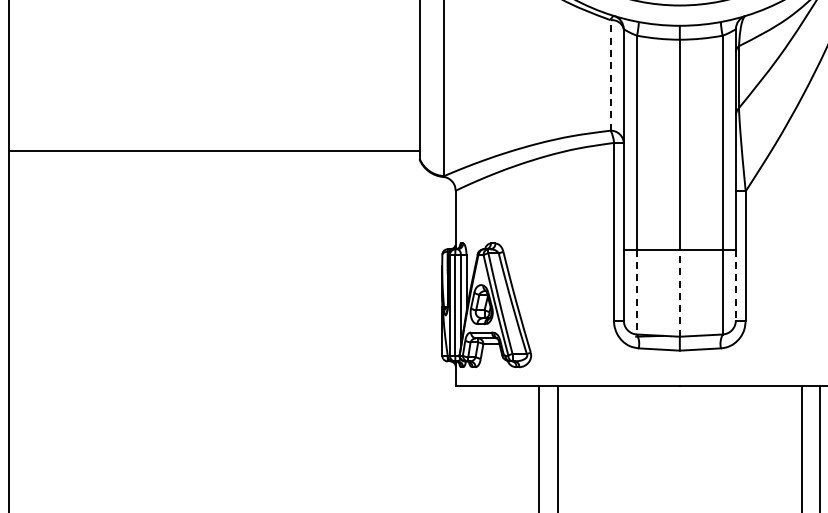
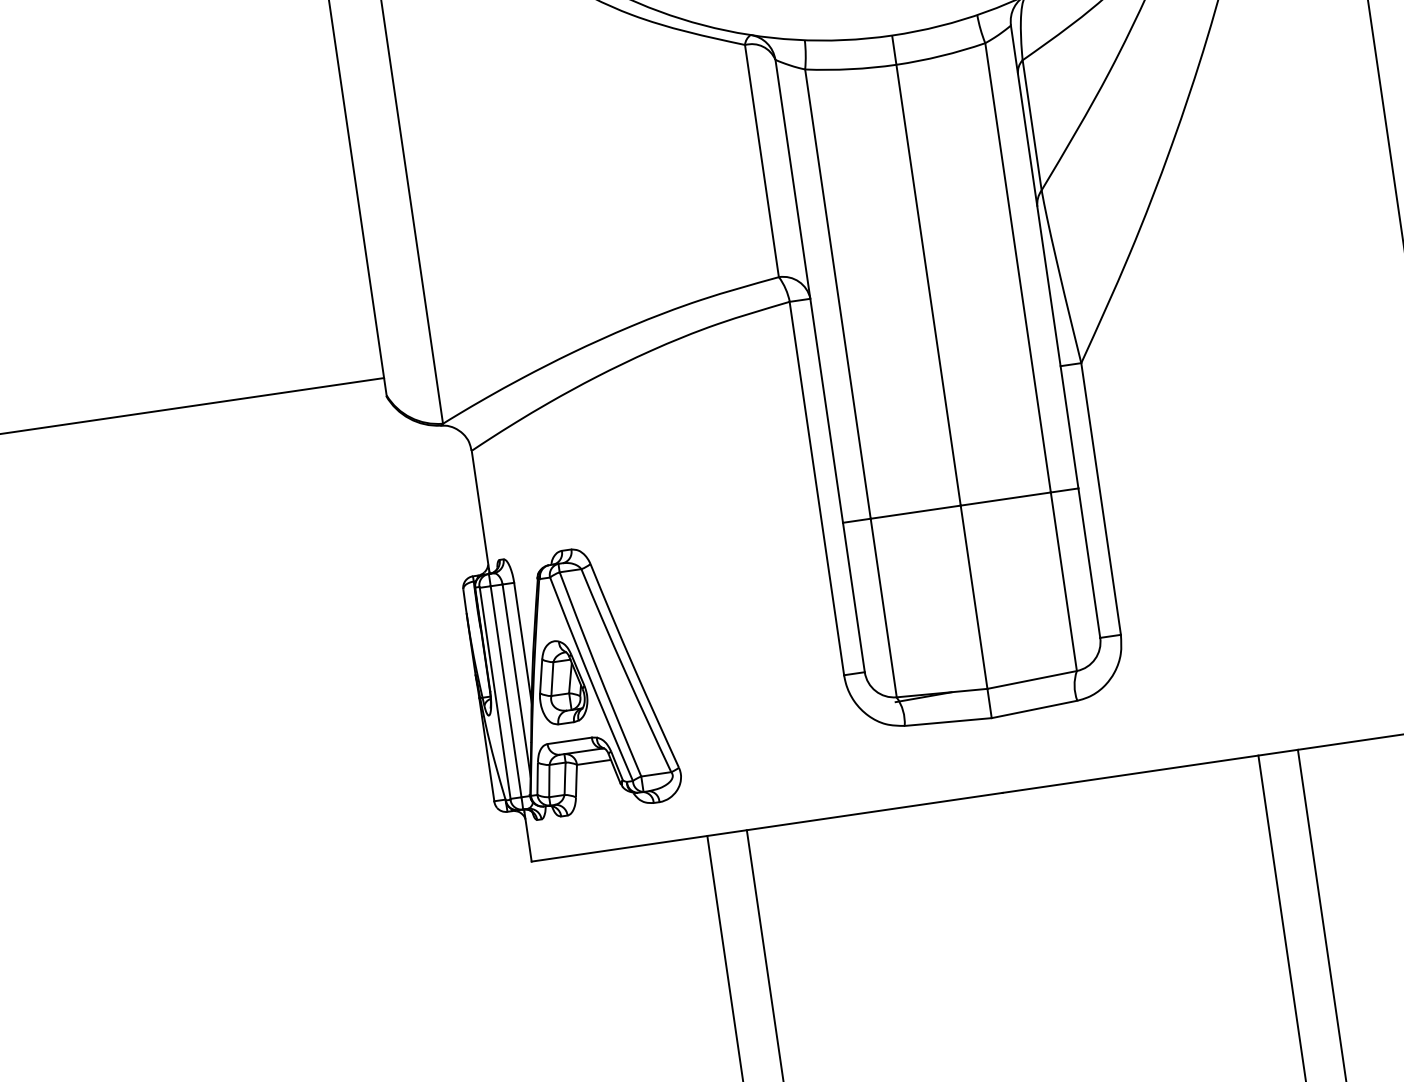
line: (610, 74) -> (761, 159), dashed -> solid
line: (735, 285) -> (1088, 564), dashed -> solid
line: (637, 292) -> (884, 608), dashed -> solid
line: (679, 293) -> (973, 598), dashed -> solid

